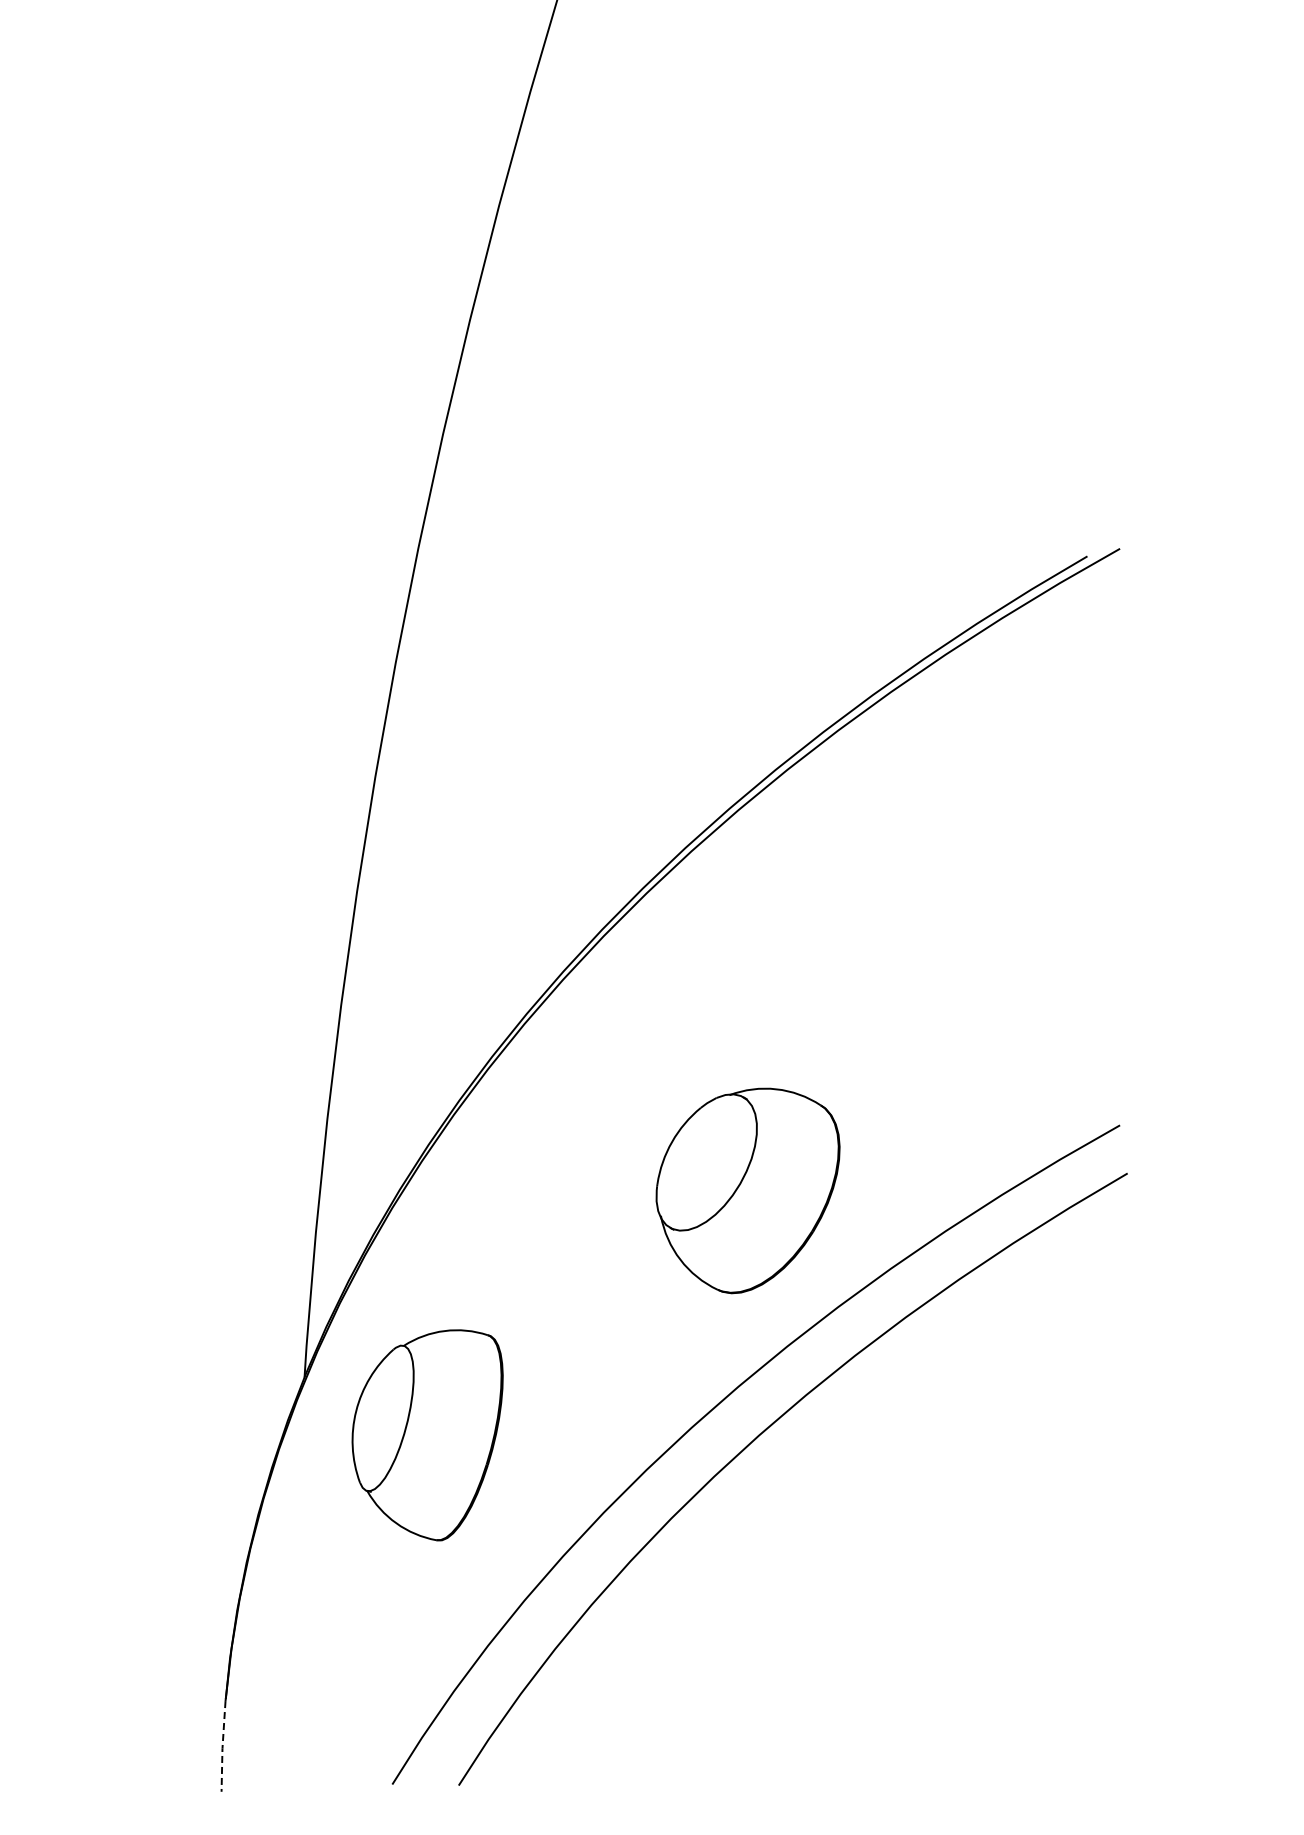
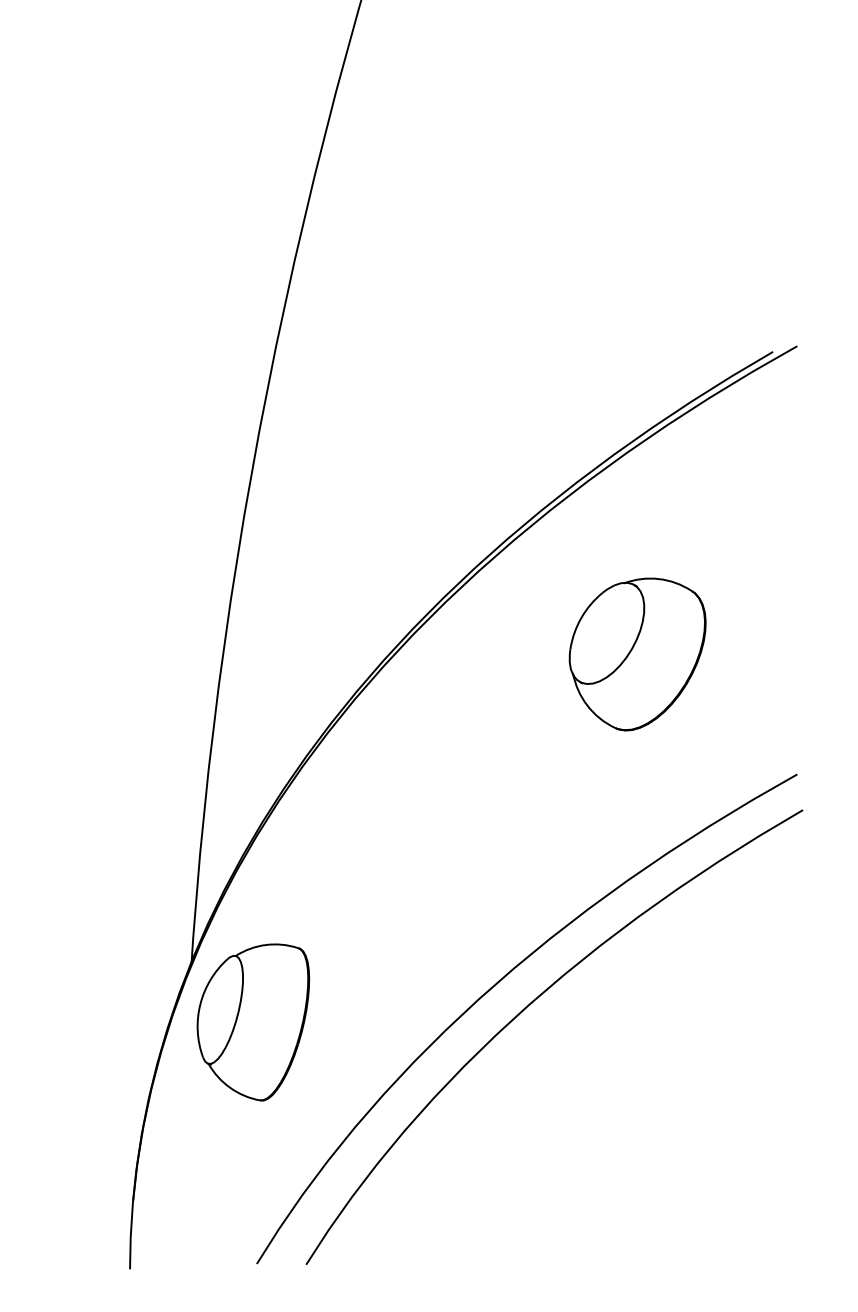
part: (747, 1190) -> (637, 654), moved
part: (427, 1435) -> (253, 1022), moved
line: (222, 1747) -> (130, 1236), dashed -> solid

